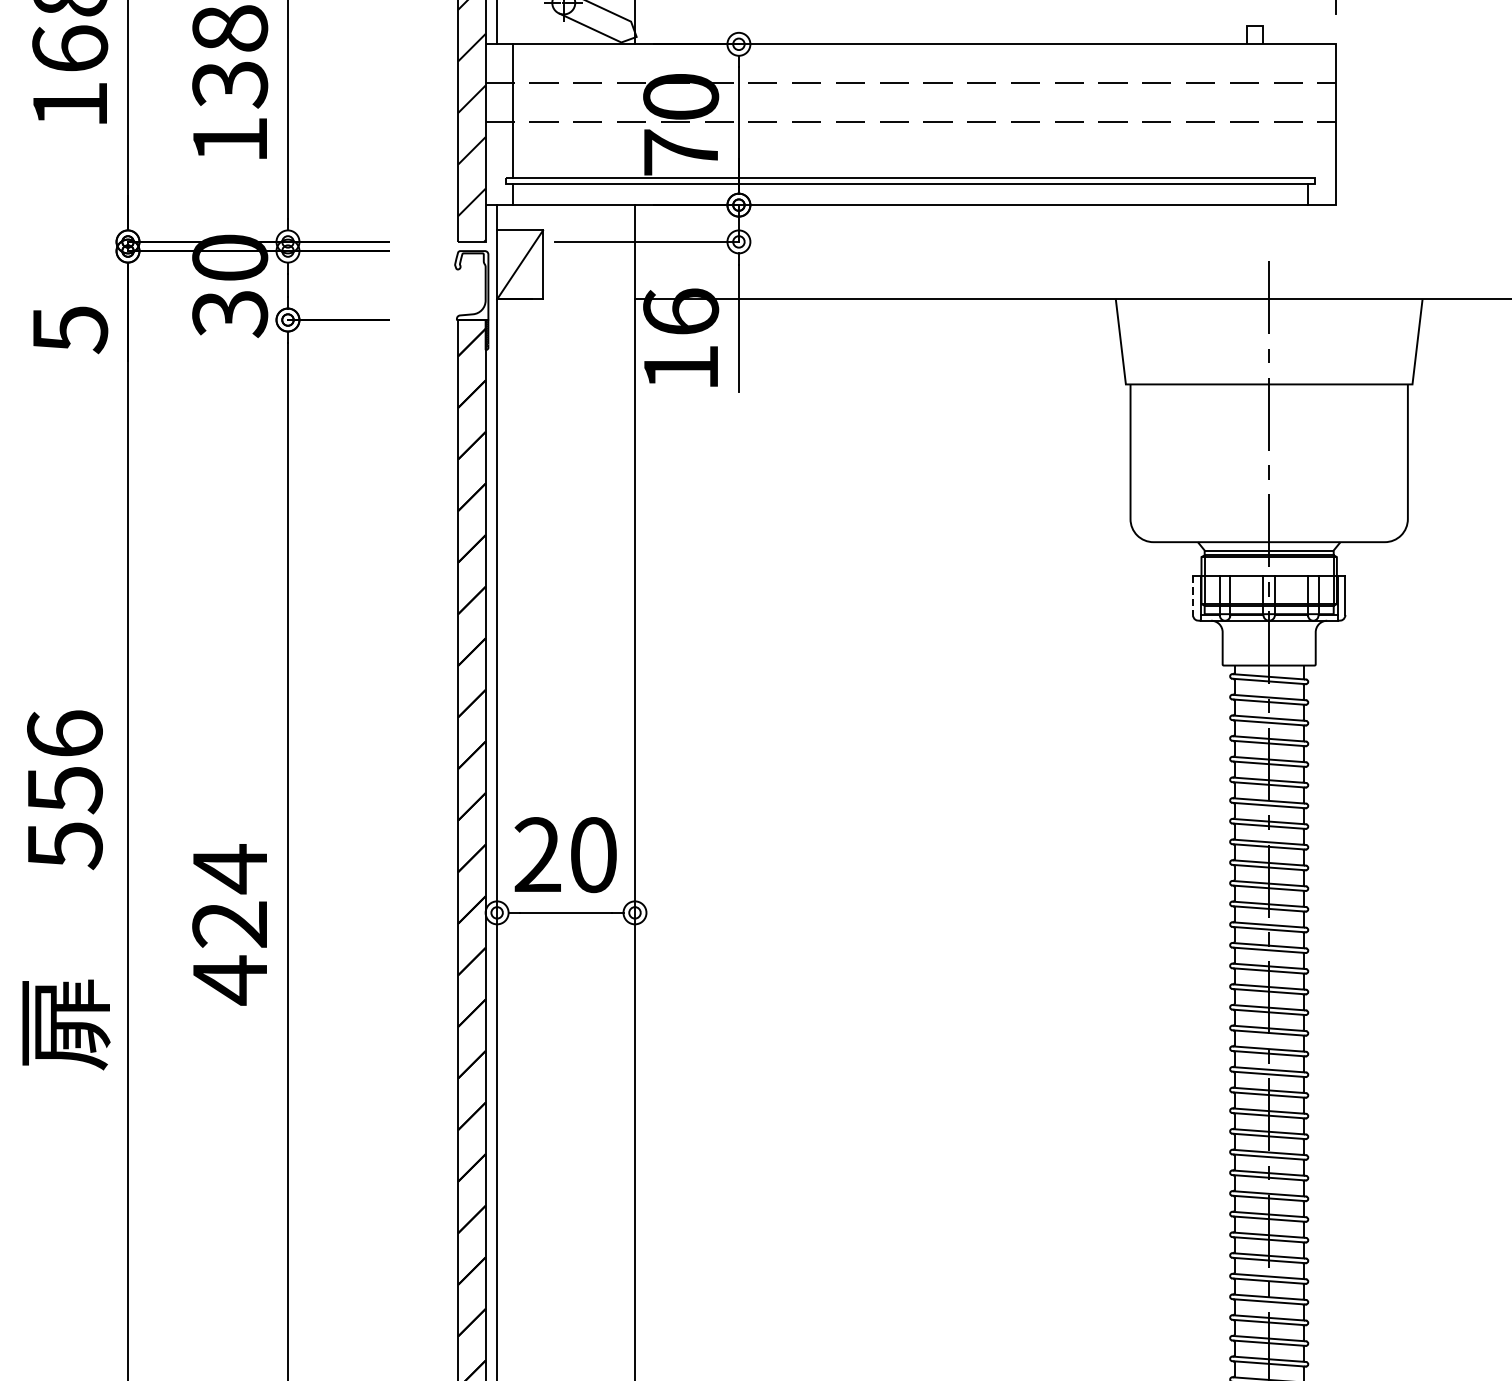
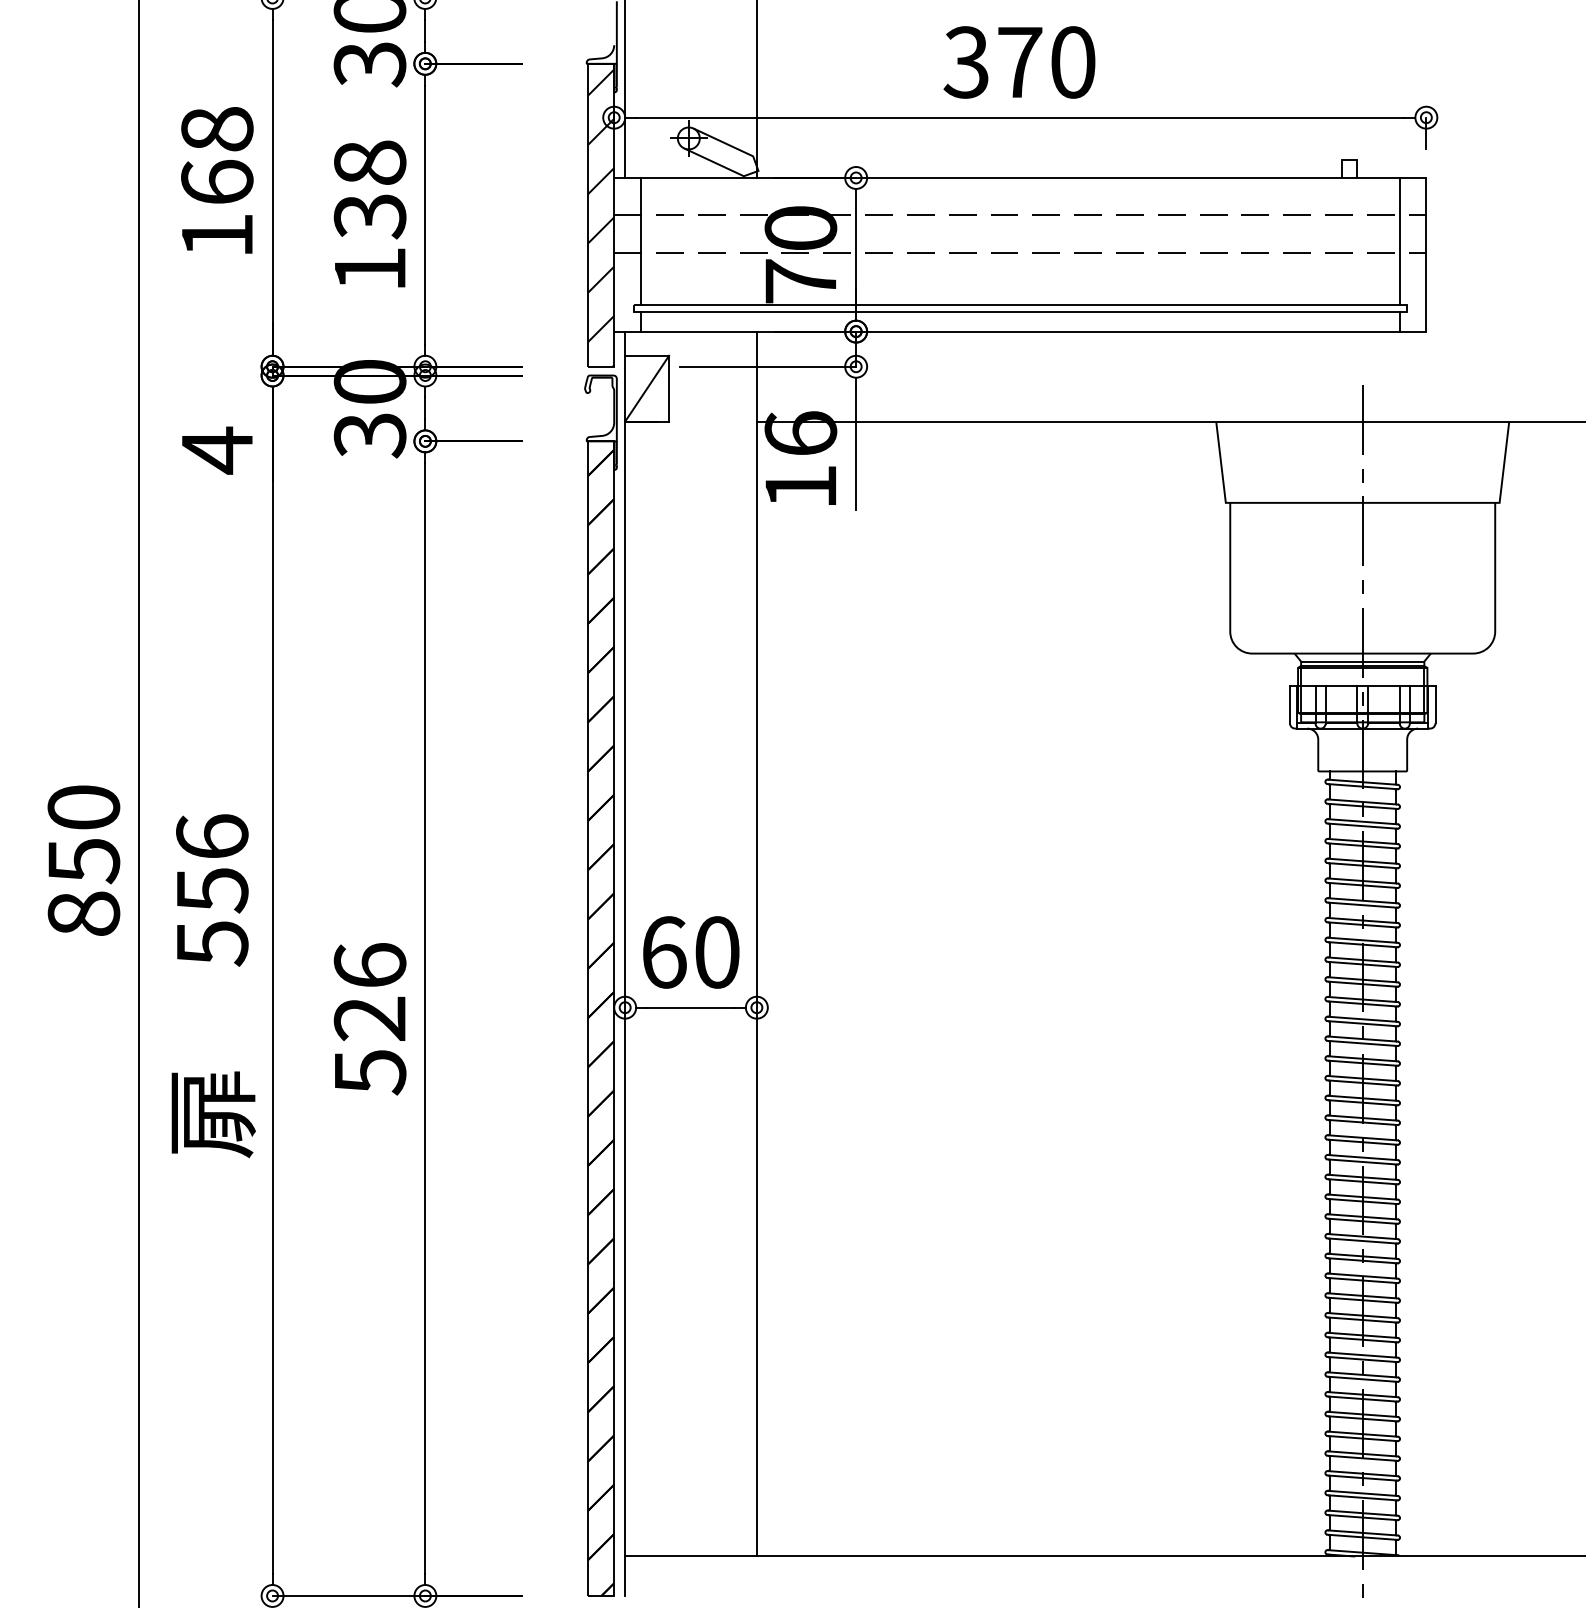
line: (1308, 110) -> (1400, 241), added
text: (70, 329) -> (217, 450), 5 -> 4
line: (1192, 595) -> (1289, 704), dashed -> solid
text: (537, 855) -> (663, 952), 20 -> 60
text: (229, 924) -> (369, 1018), 424 -> 526

